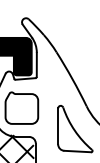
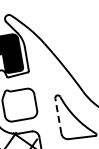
line: (58, 126) -> (58, 116), solid -> dashed

